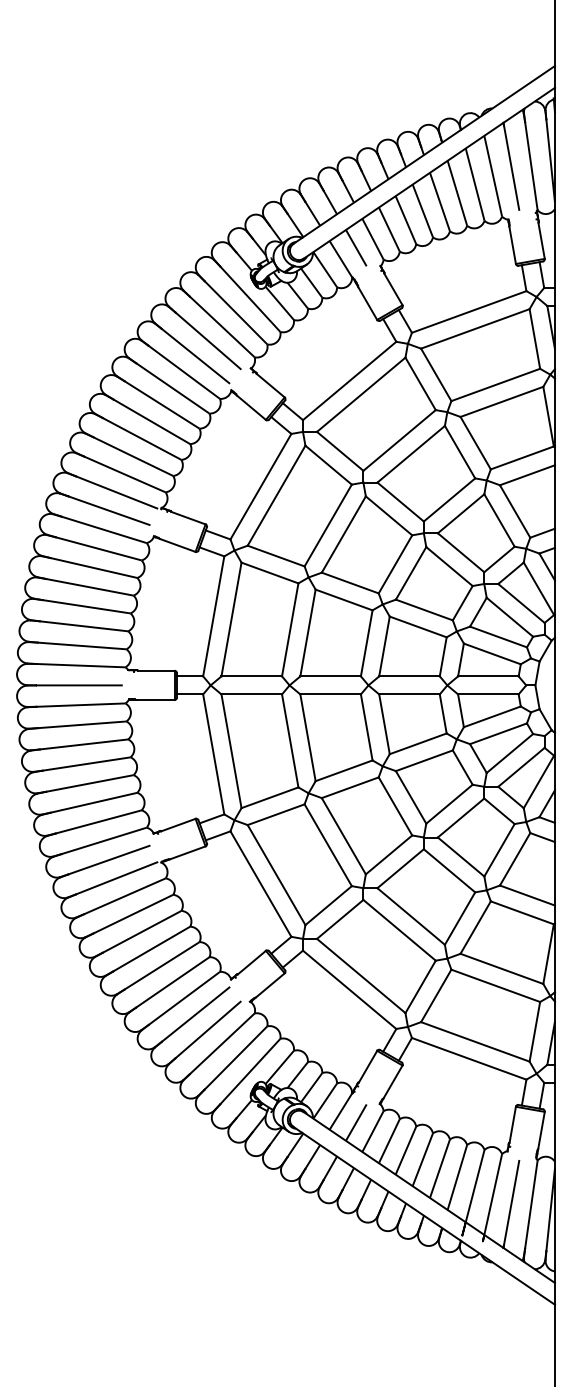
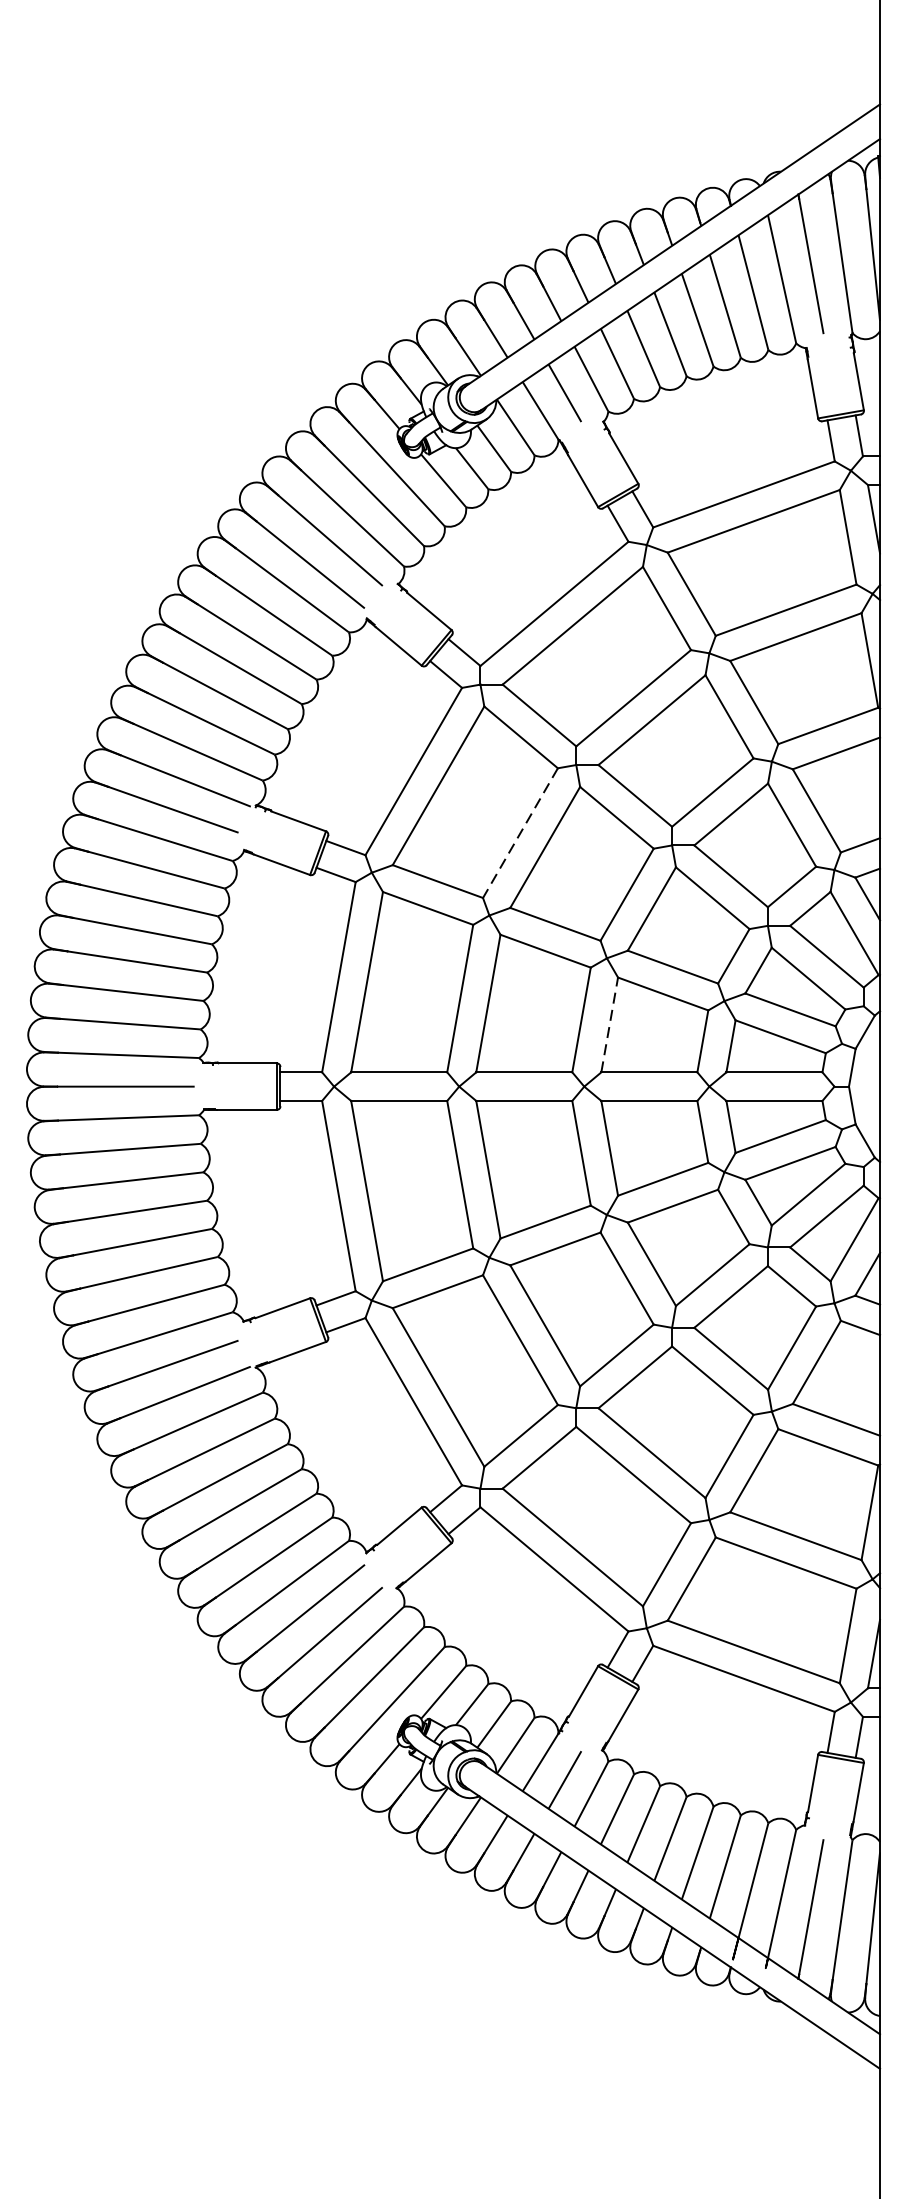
line: (327, 525) -> (519, 833), solid -> dashed
line: (384, 646) -> (609, 1024), solid -> dashed

